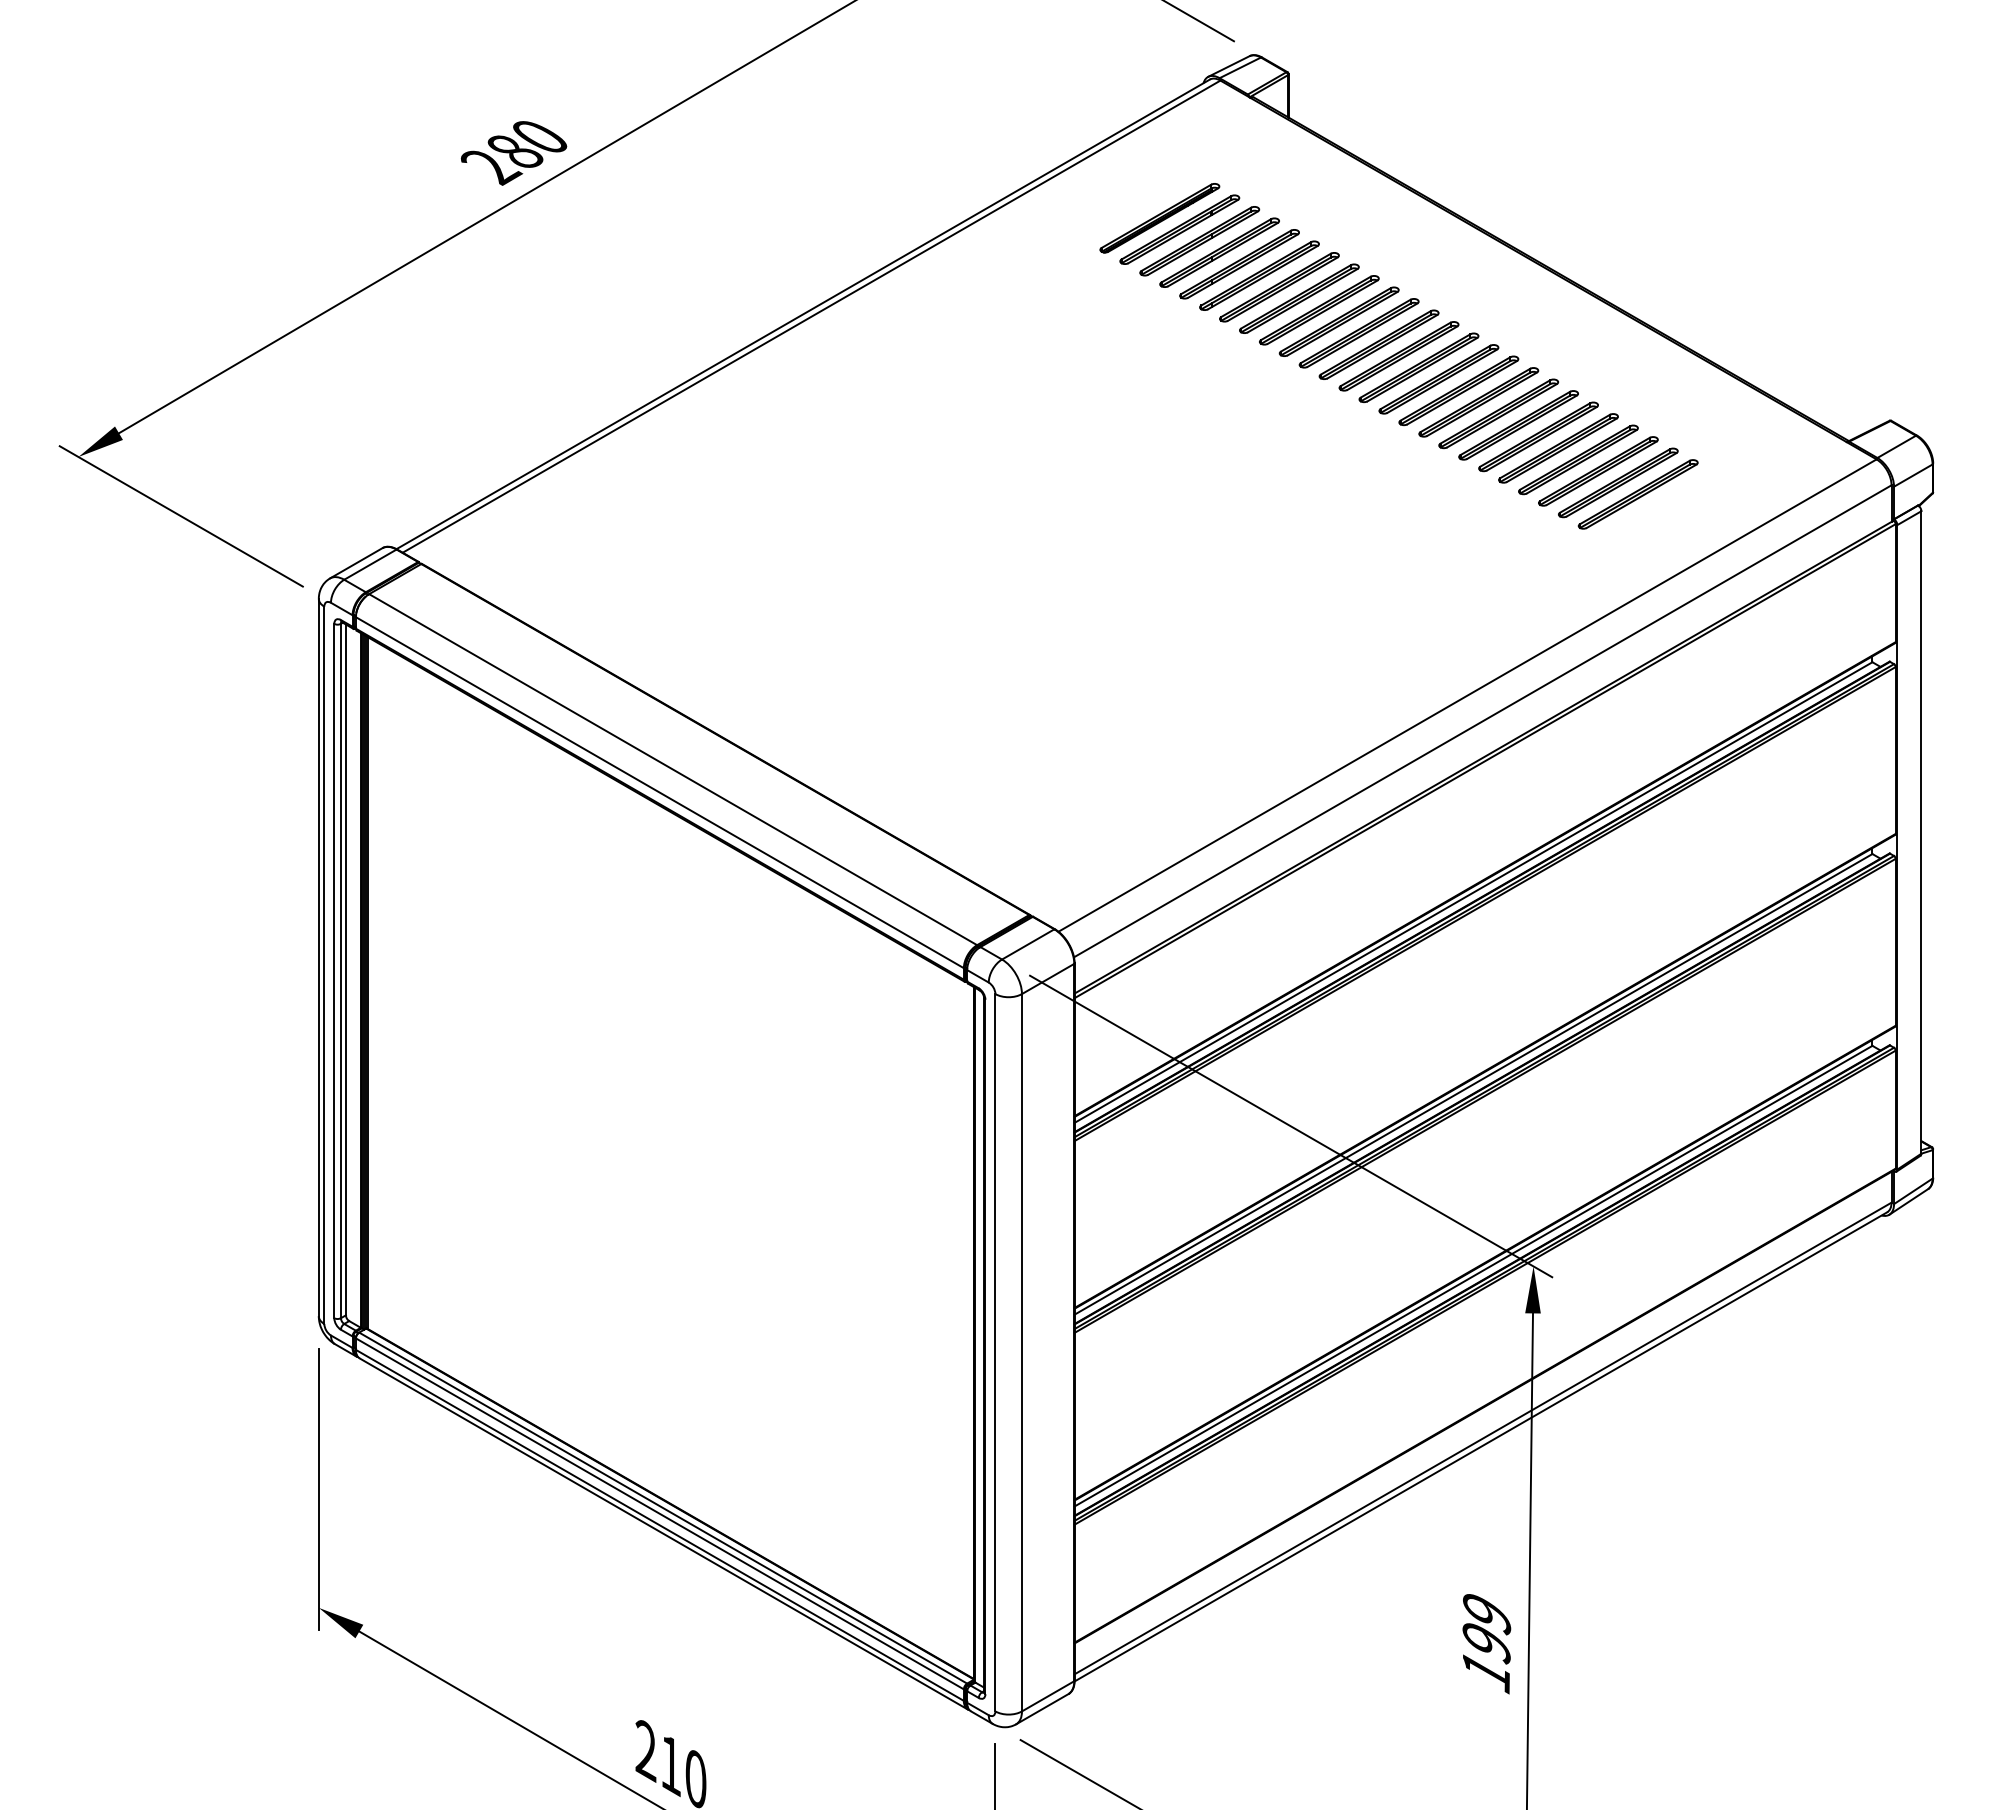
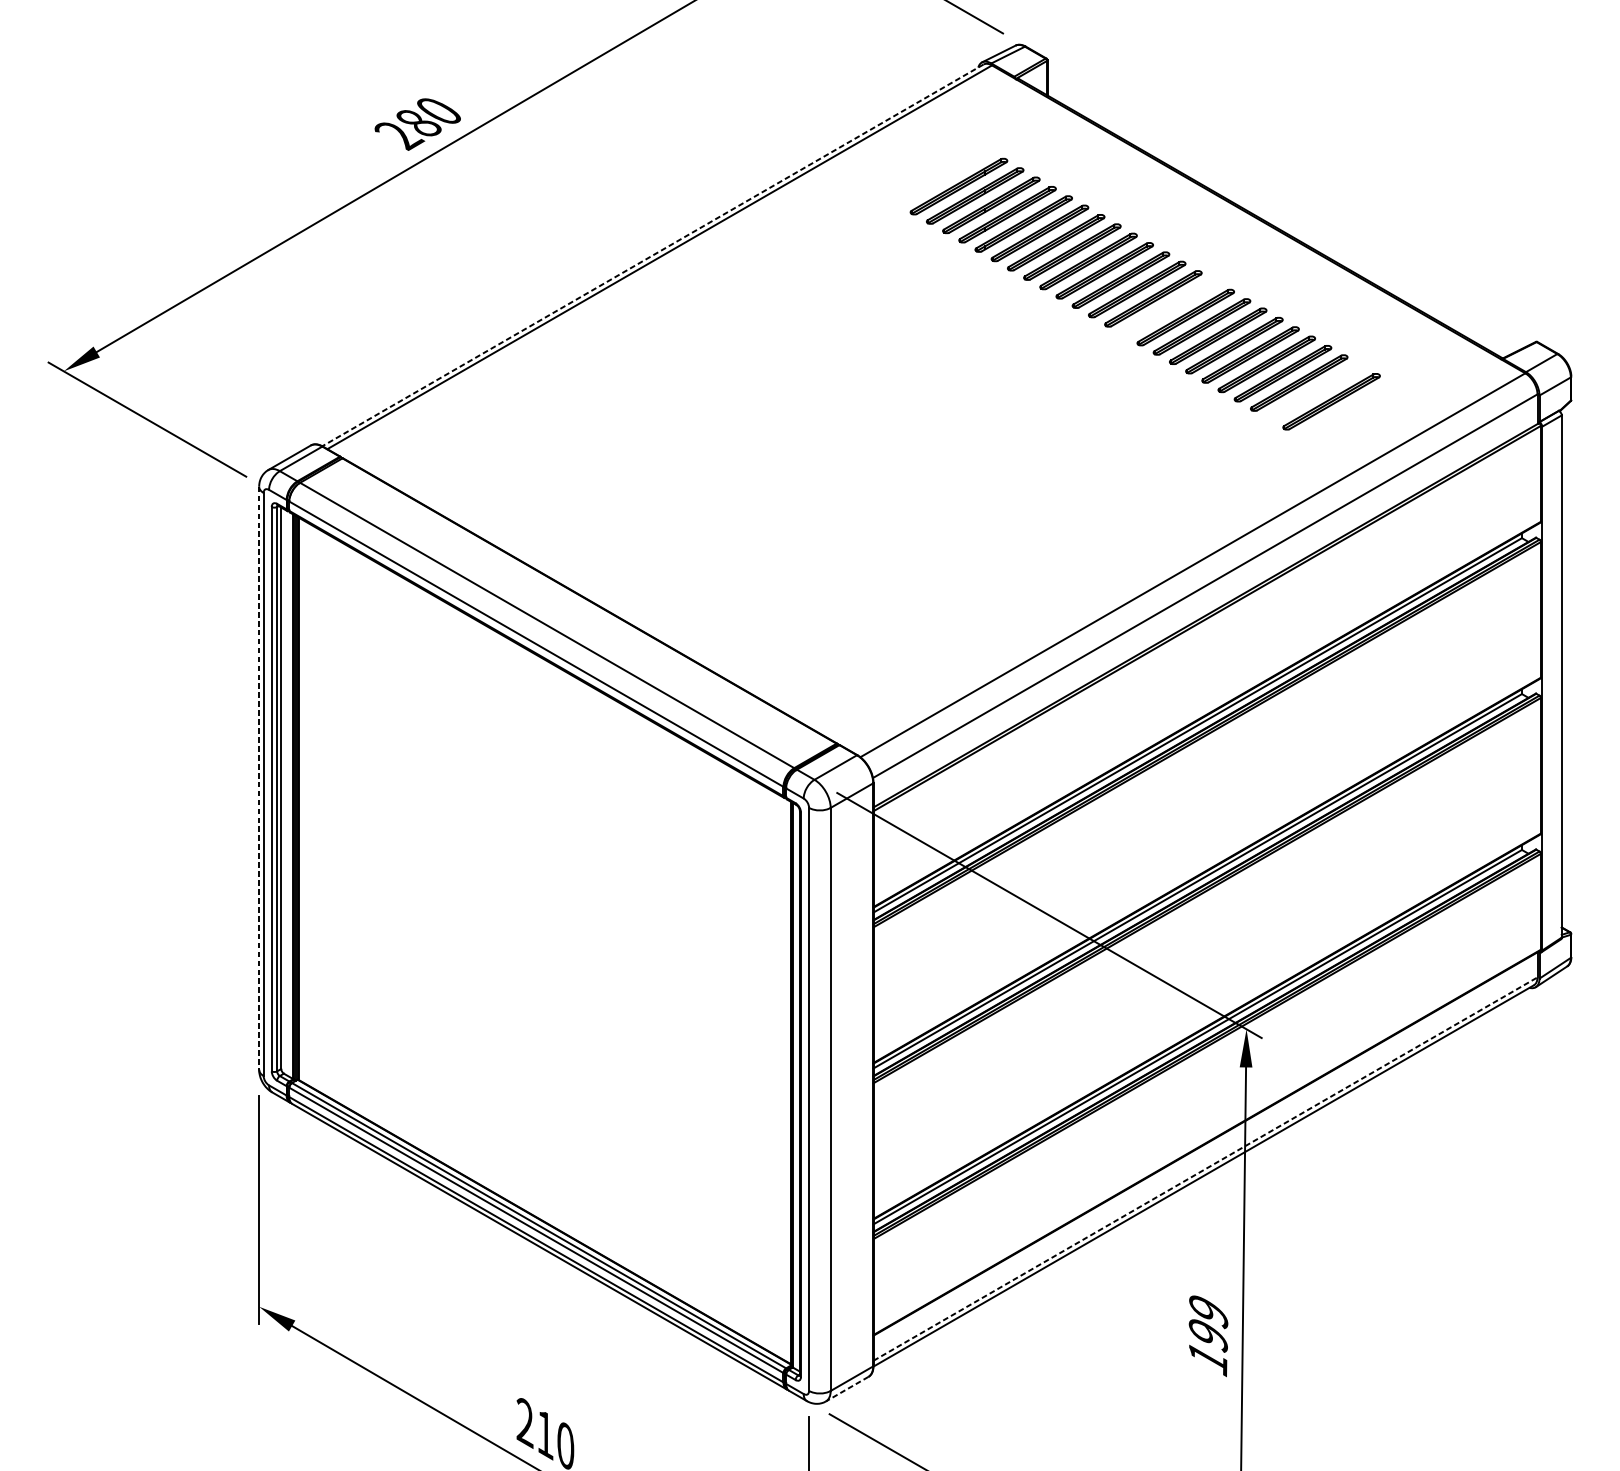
part: (1159, 218) -> (942, 177), removed
line: (803, 314) -> (653, 255), solid -> dashed
part: (1438, 379) -> (1169, 308), removed
part: (1618, 482) -> (1315, 392), removed
line: (318, 957) -> (258, 778), solid -> dashed
line: (1483, 1438) -> (1205, 1169), solid -> dashed
line: (1041, 1709) -> (846, 1389), solid -> dashed

